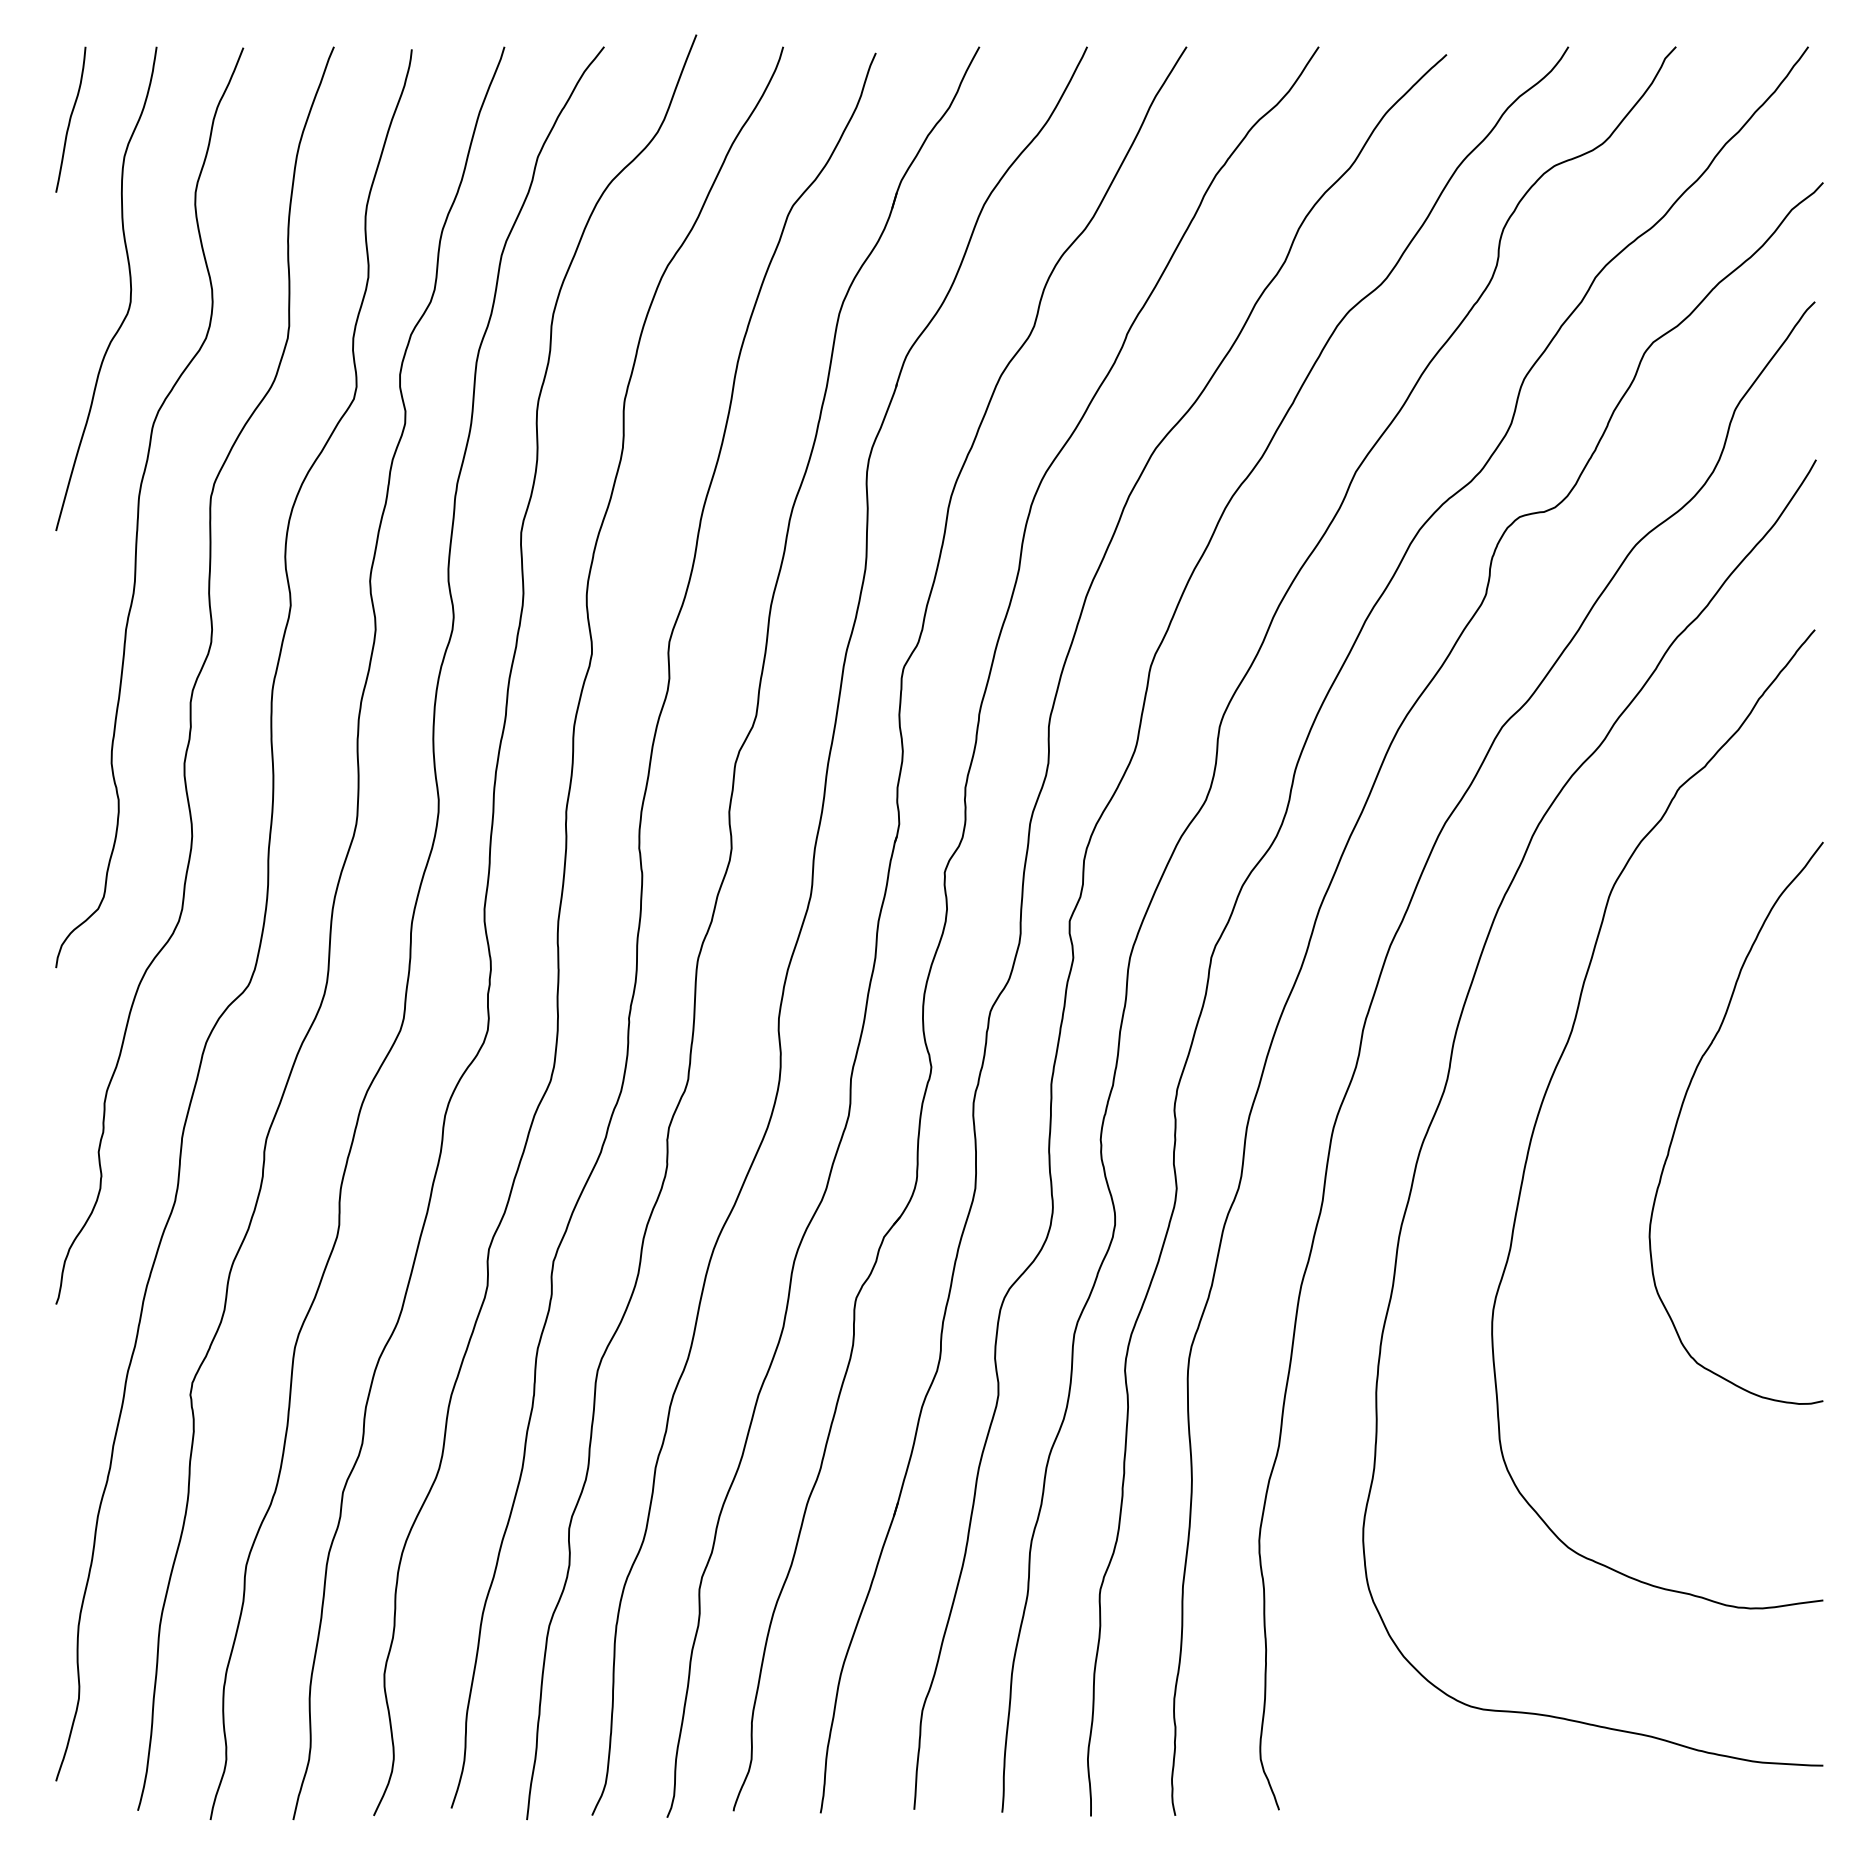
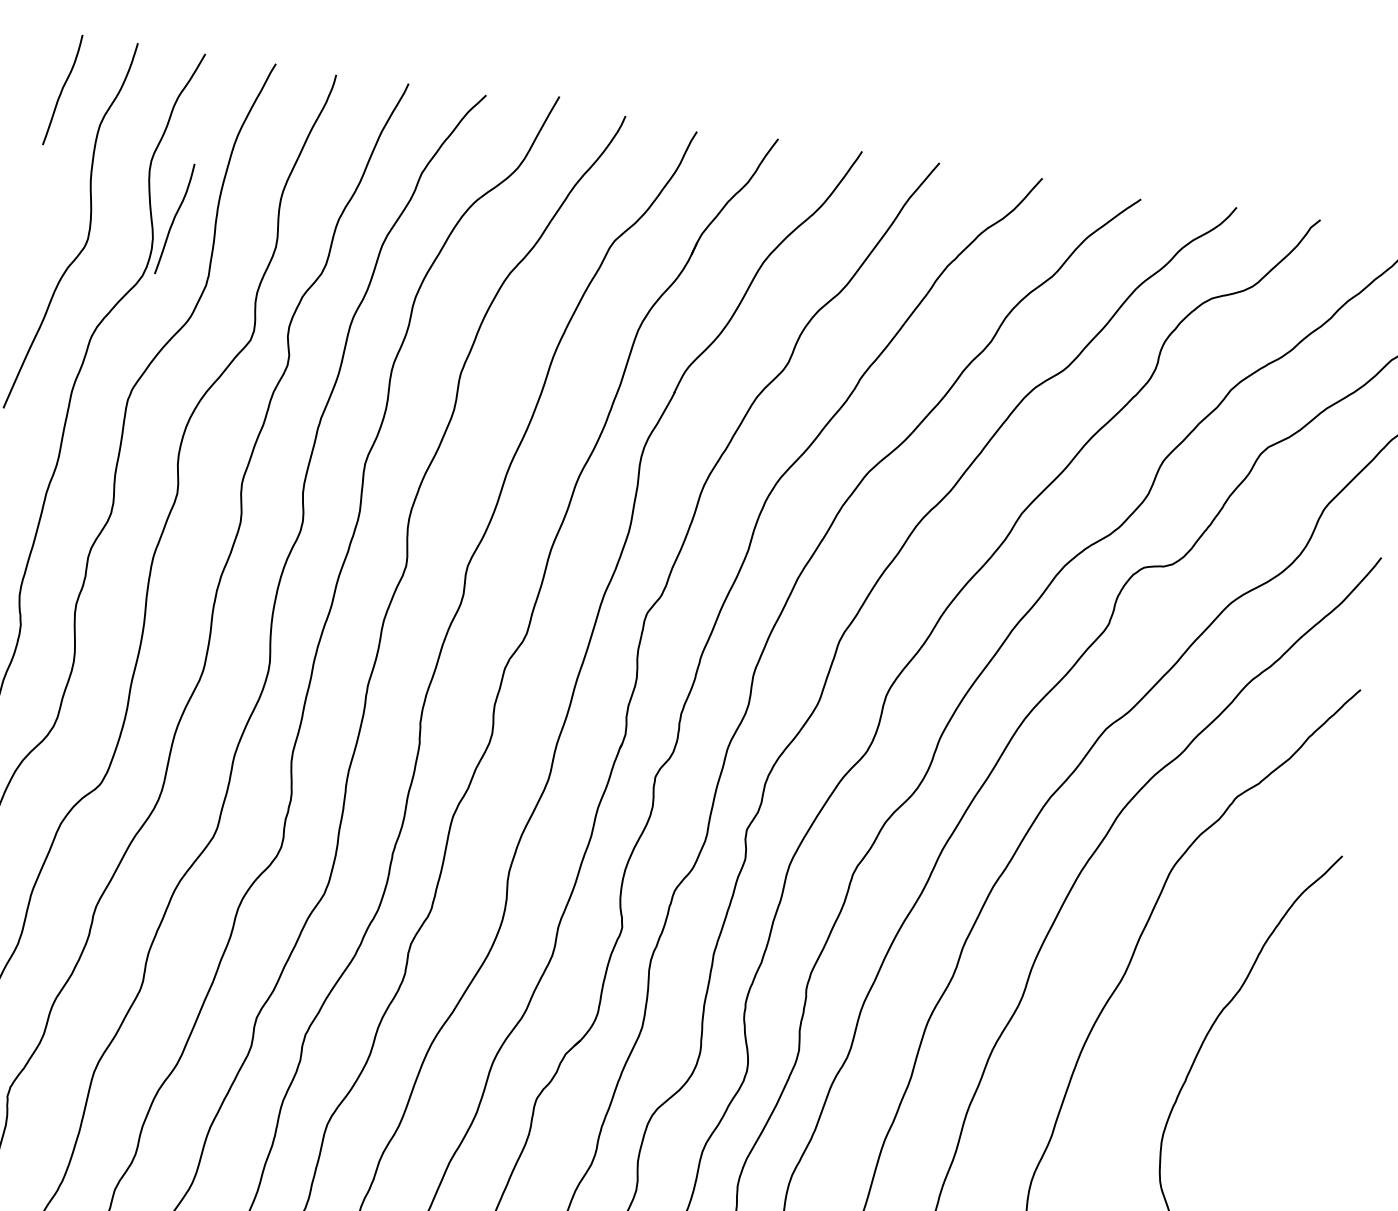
curve: (235, 260) -> (174, 218), added

